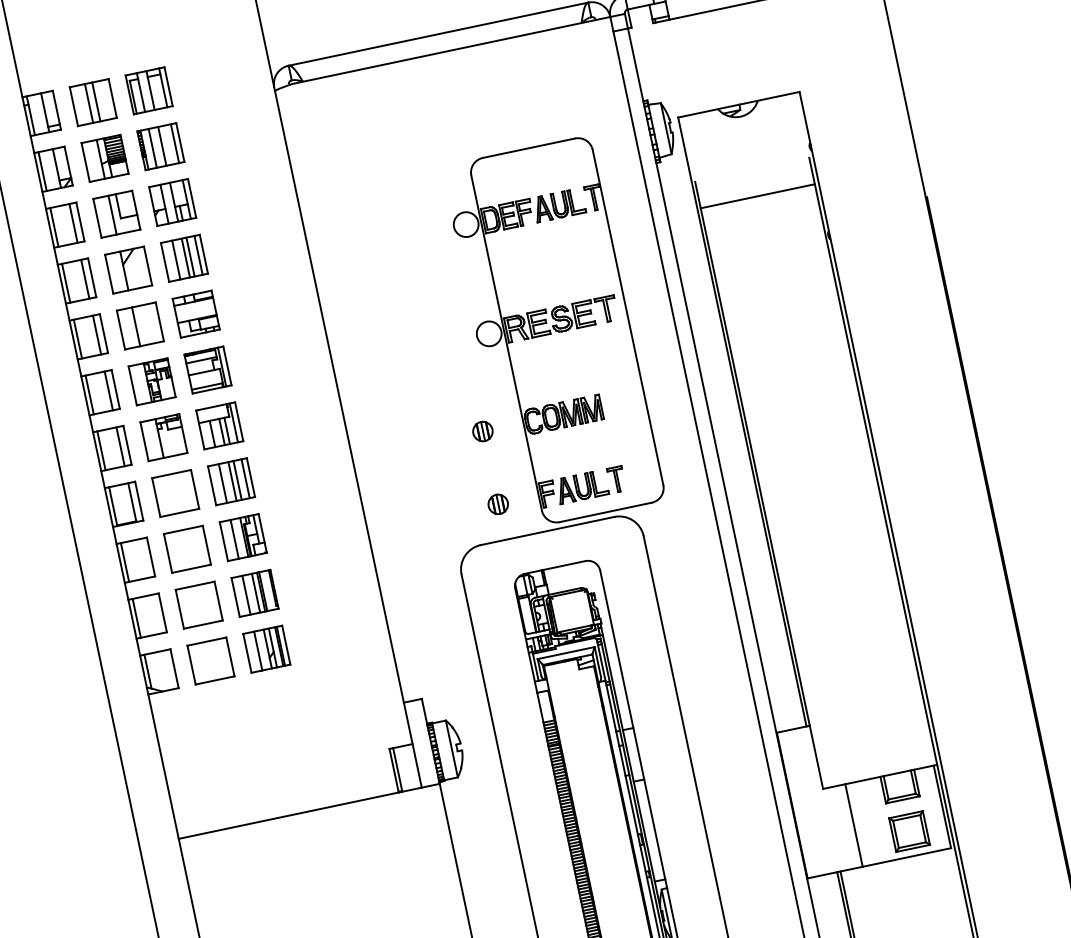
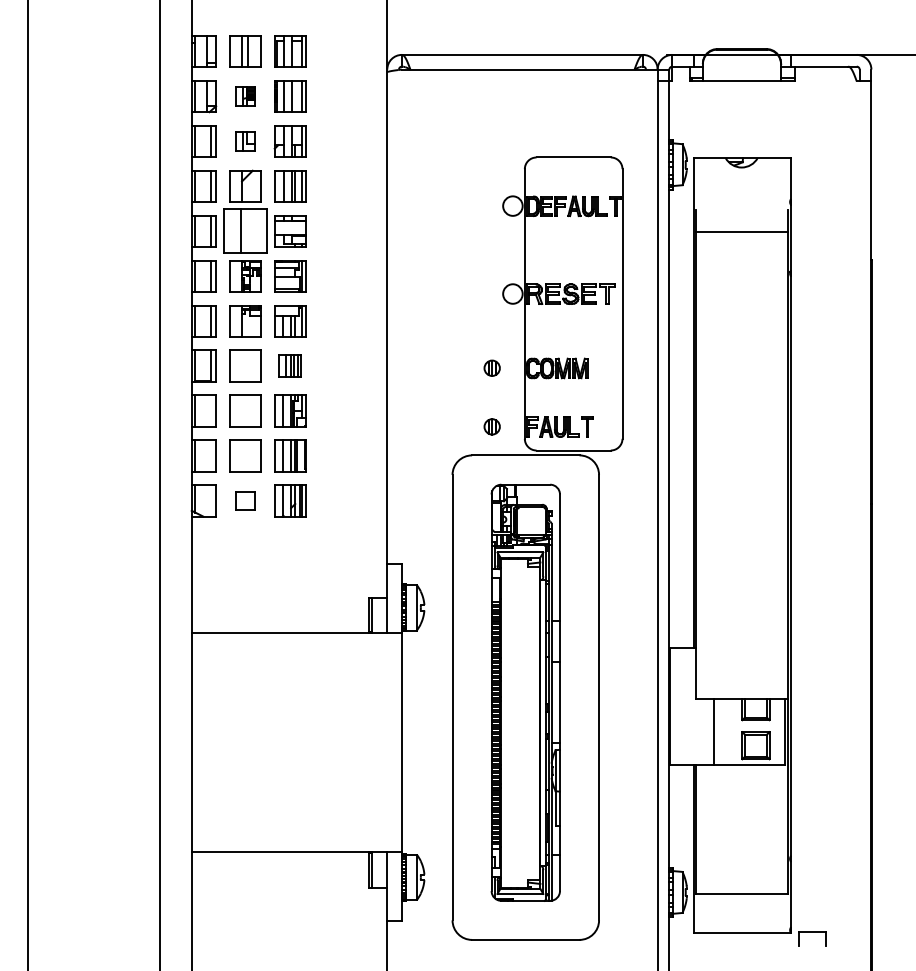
part: (105, 158) -> (245, 96), size x0.6
part: (116, 214) -> (245, 141), size x0.6
part: (140, 326) -> (245, 231), size x1.4
part: (231, 480) -> (290, 365), size x0.7
part: (210, 660) -> (245, 500), size x0.6

